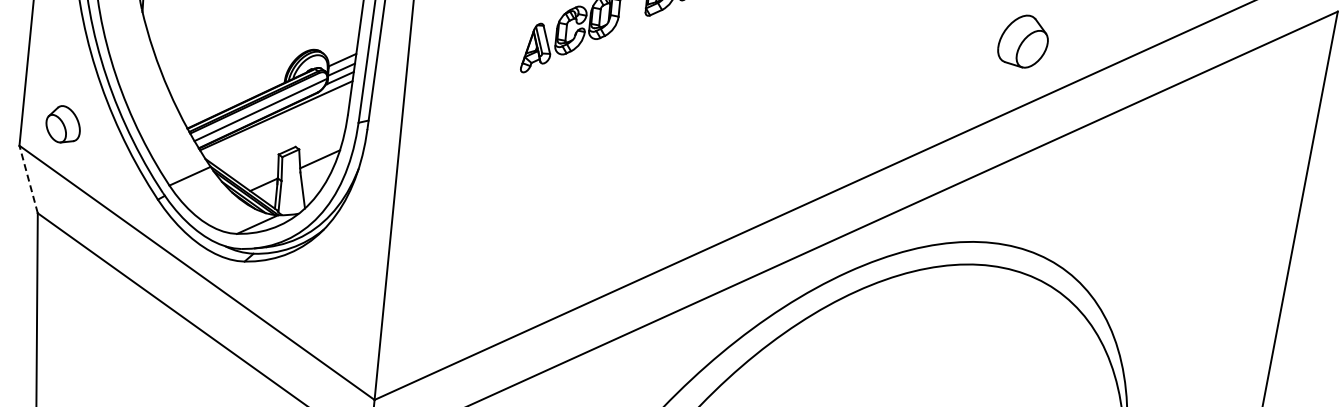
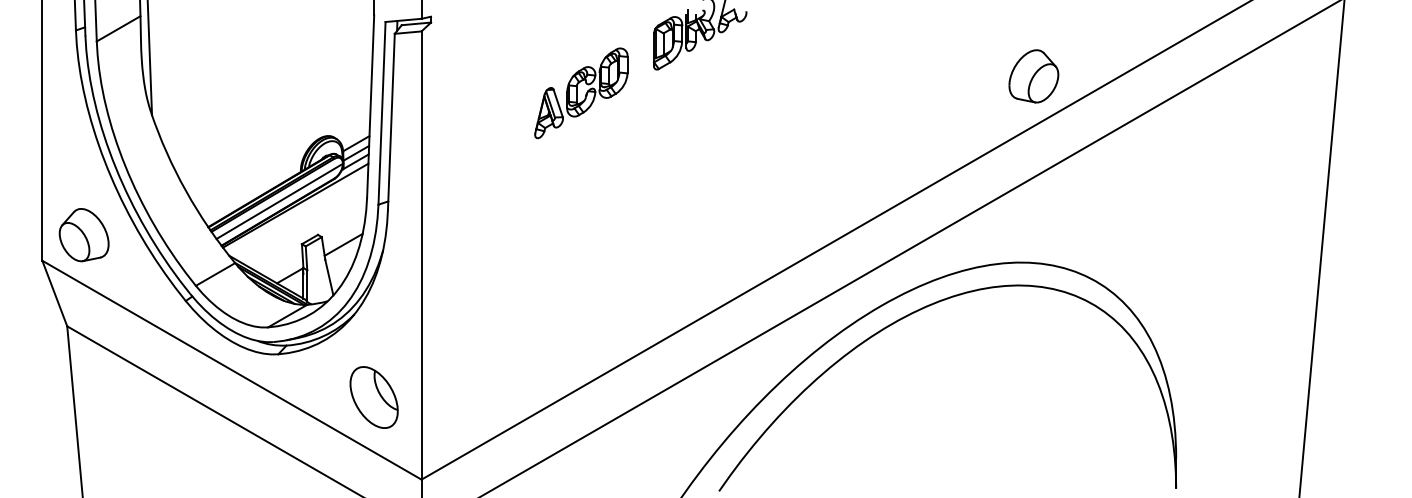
part: (1023, 41) -> (1033, 76), moved
part: (62, 124) -> (83, 235), size x1.43
line: (28, 179) -> (54, 293), dashed -> solid
part: (334, 313) -> (373, 397), added

